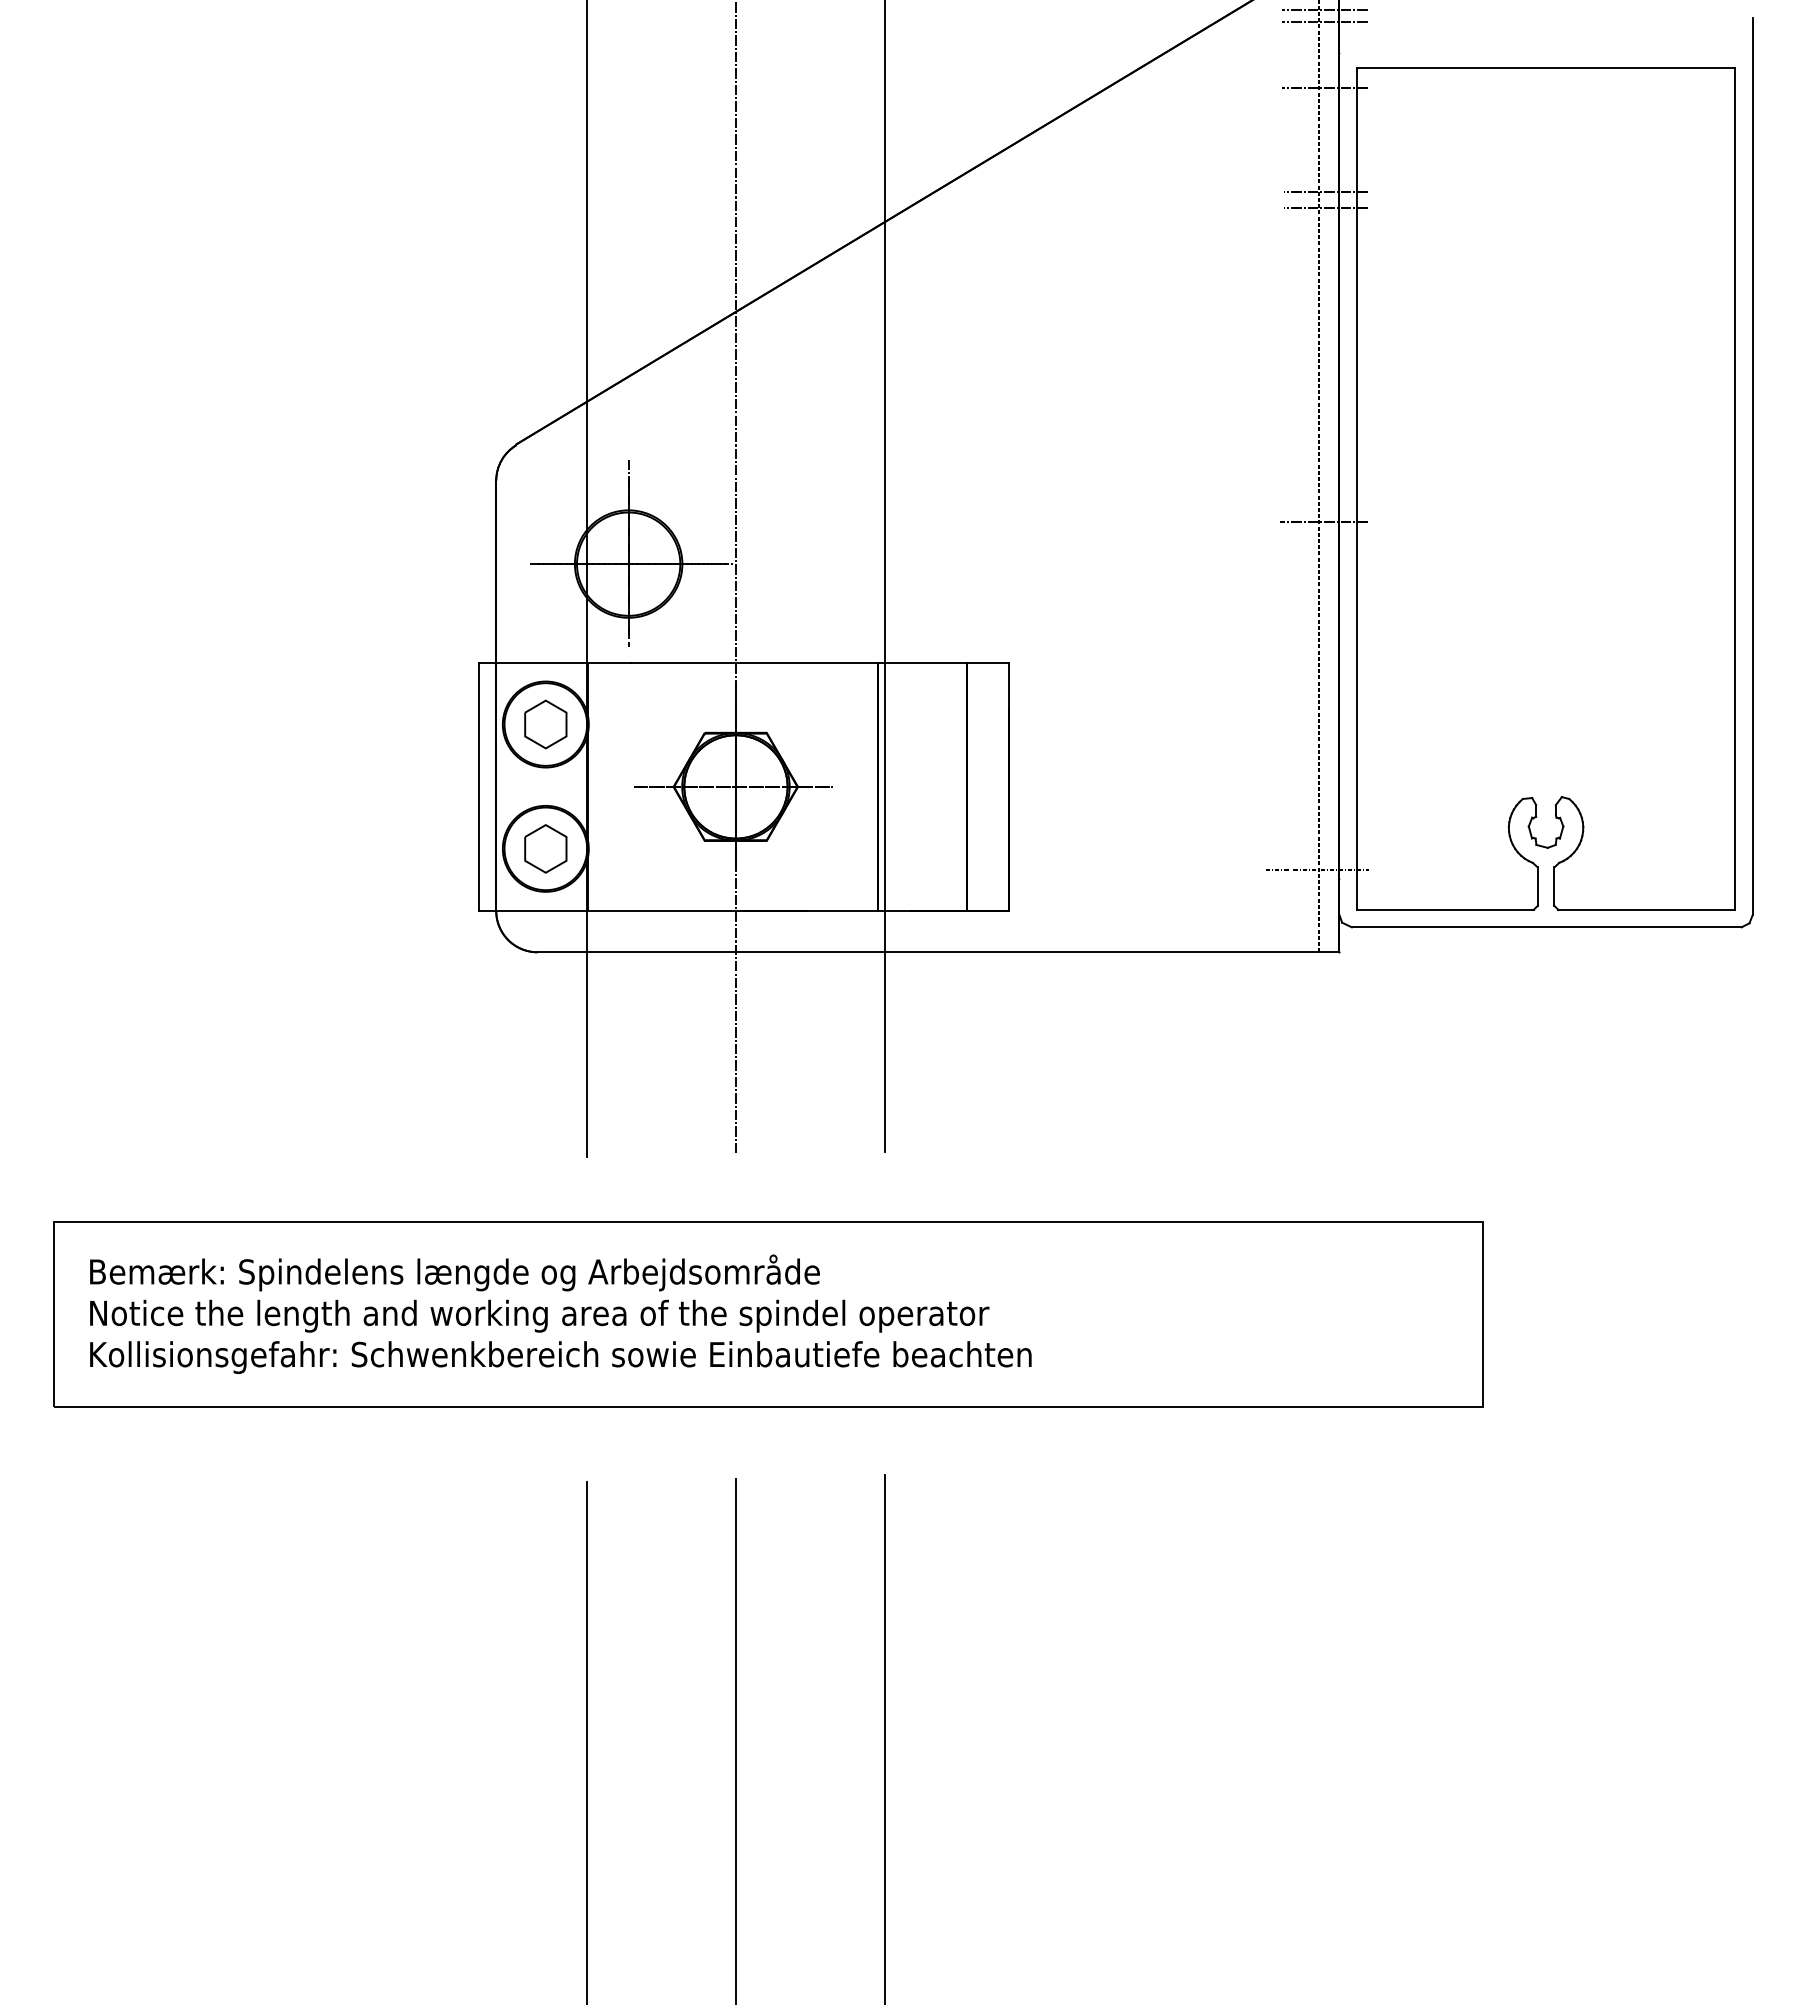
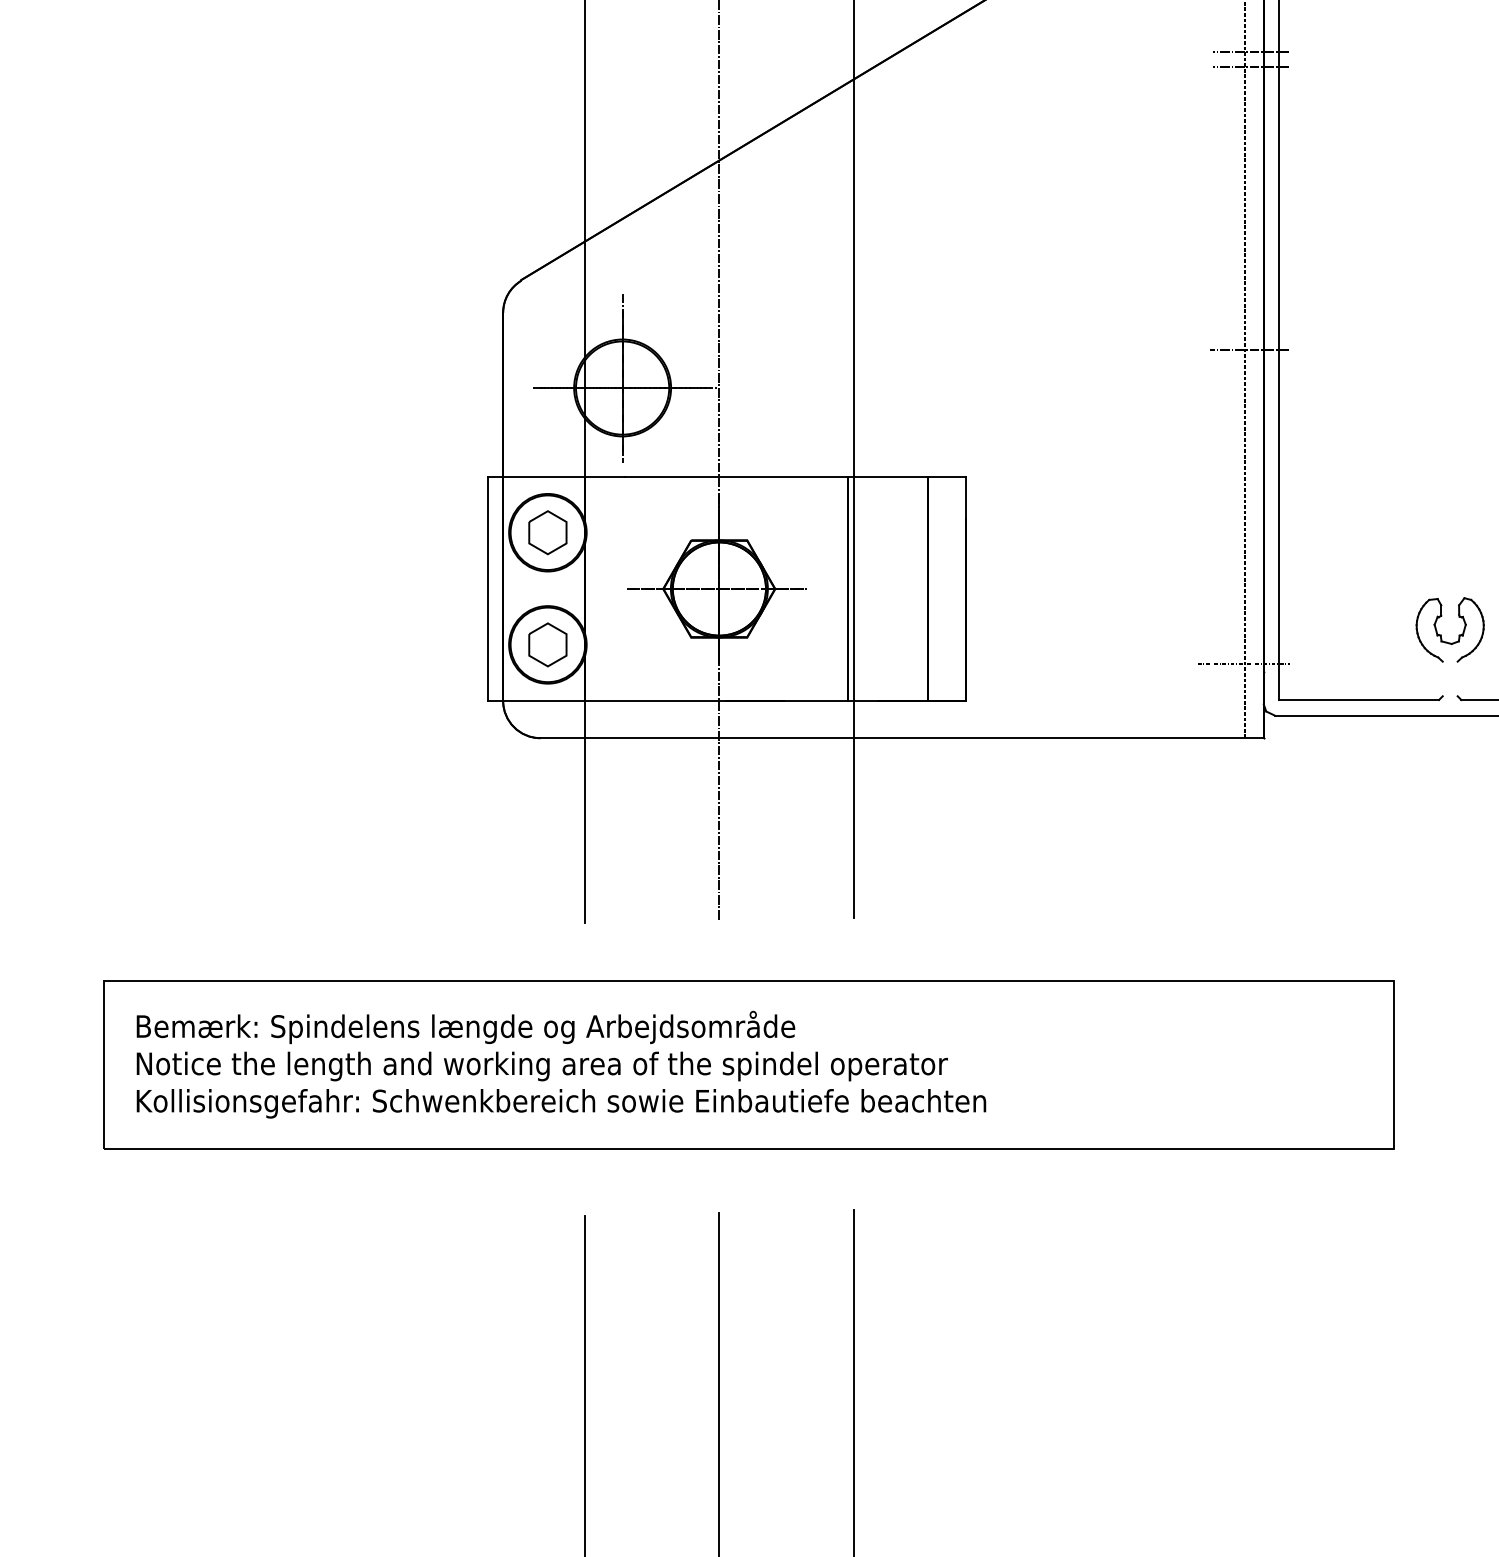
line: (1537, 886) -> (1442, 678), removed
line: (1554, 886) -> (1457, 678), removed

